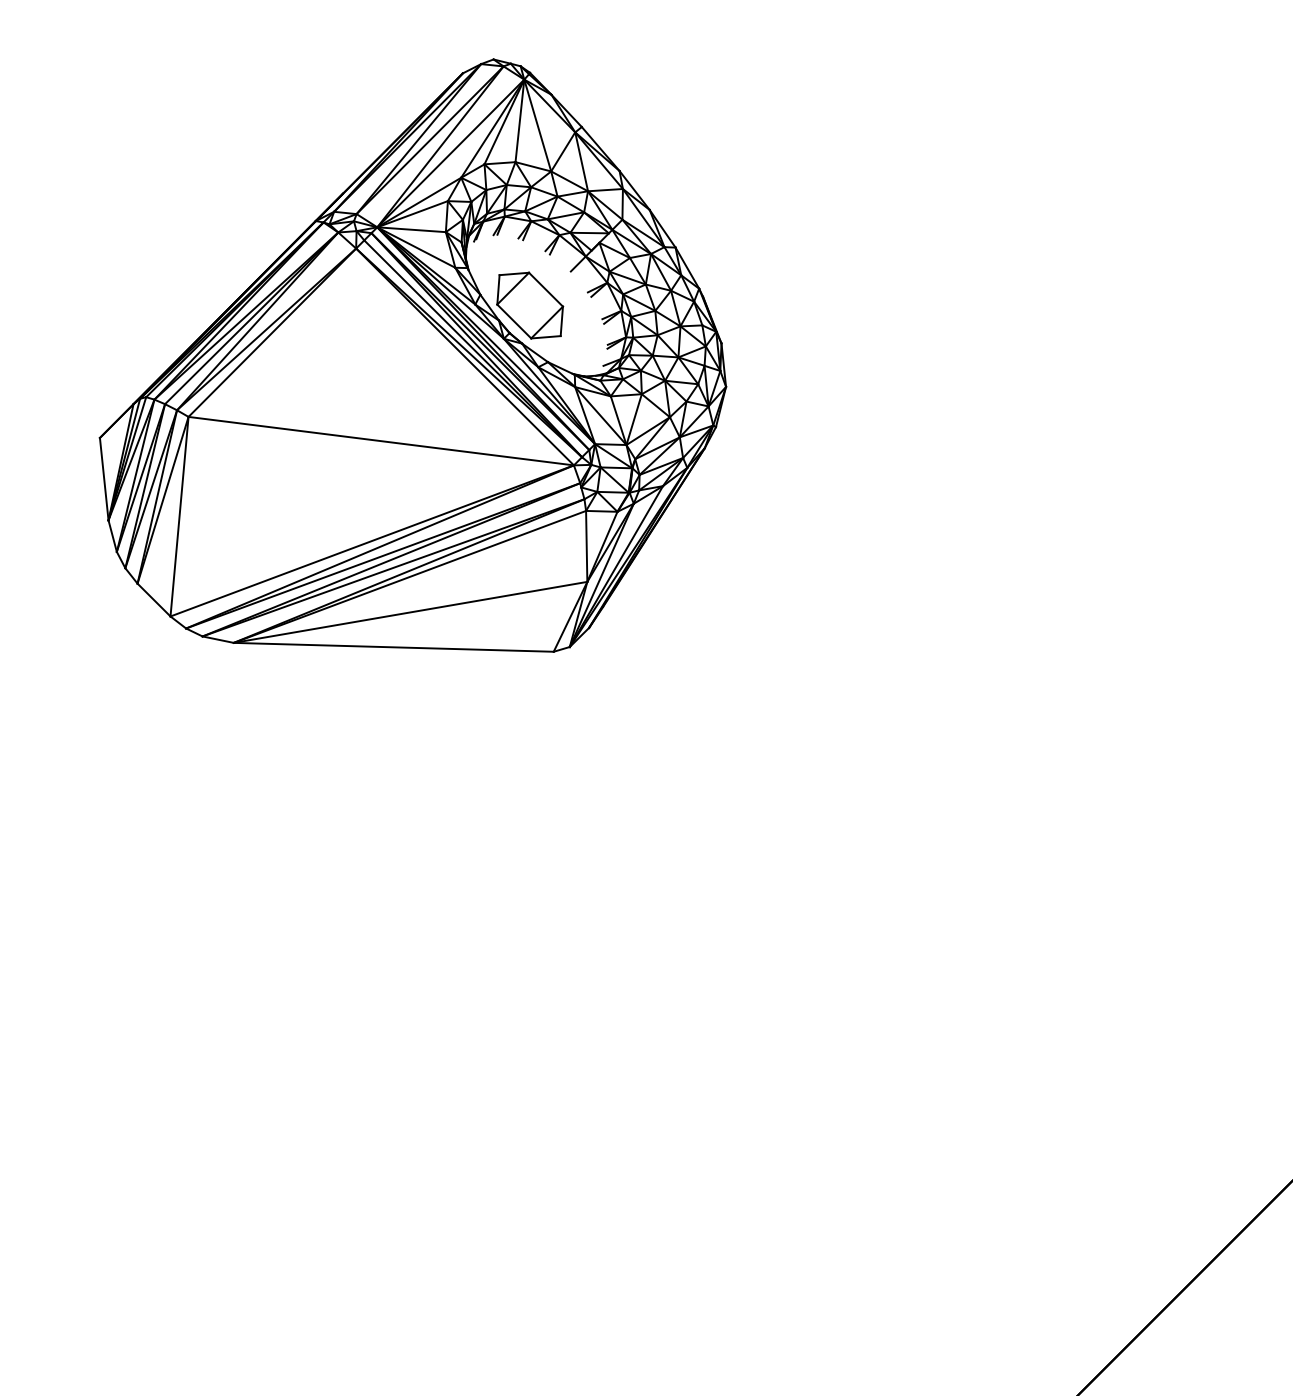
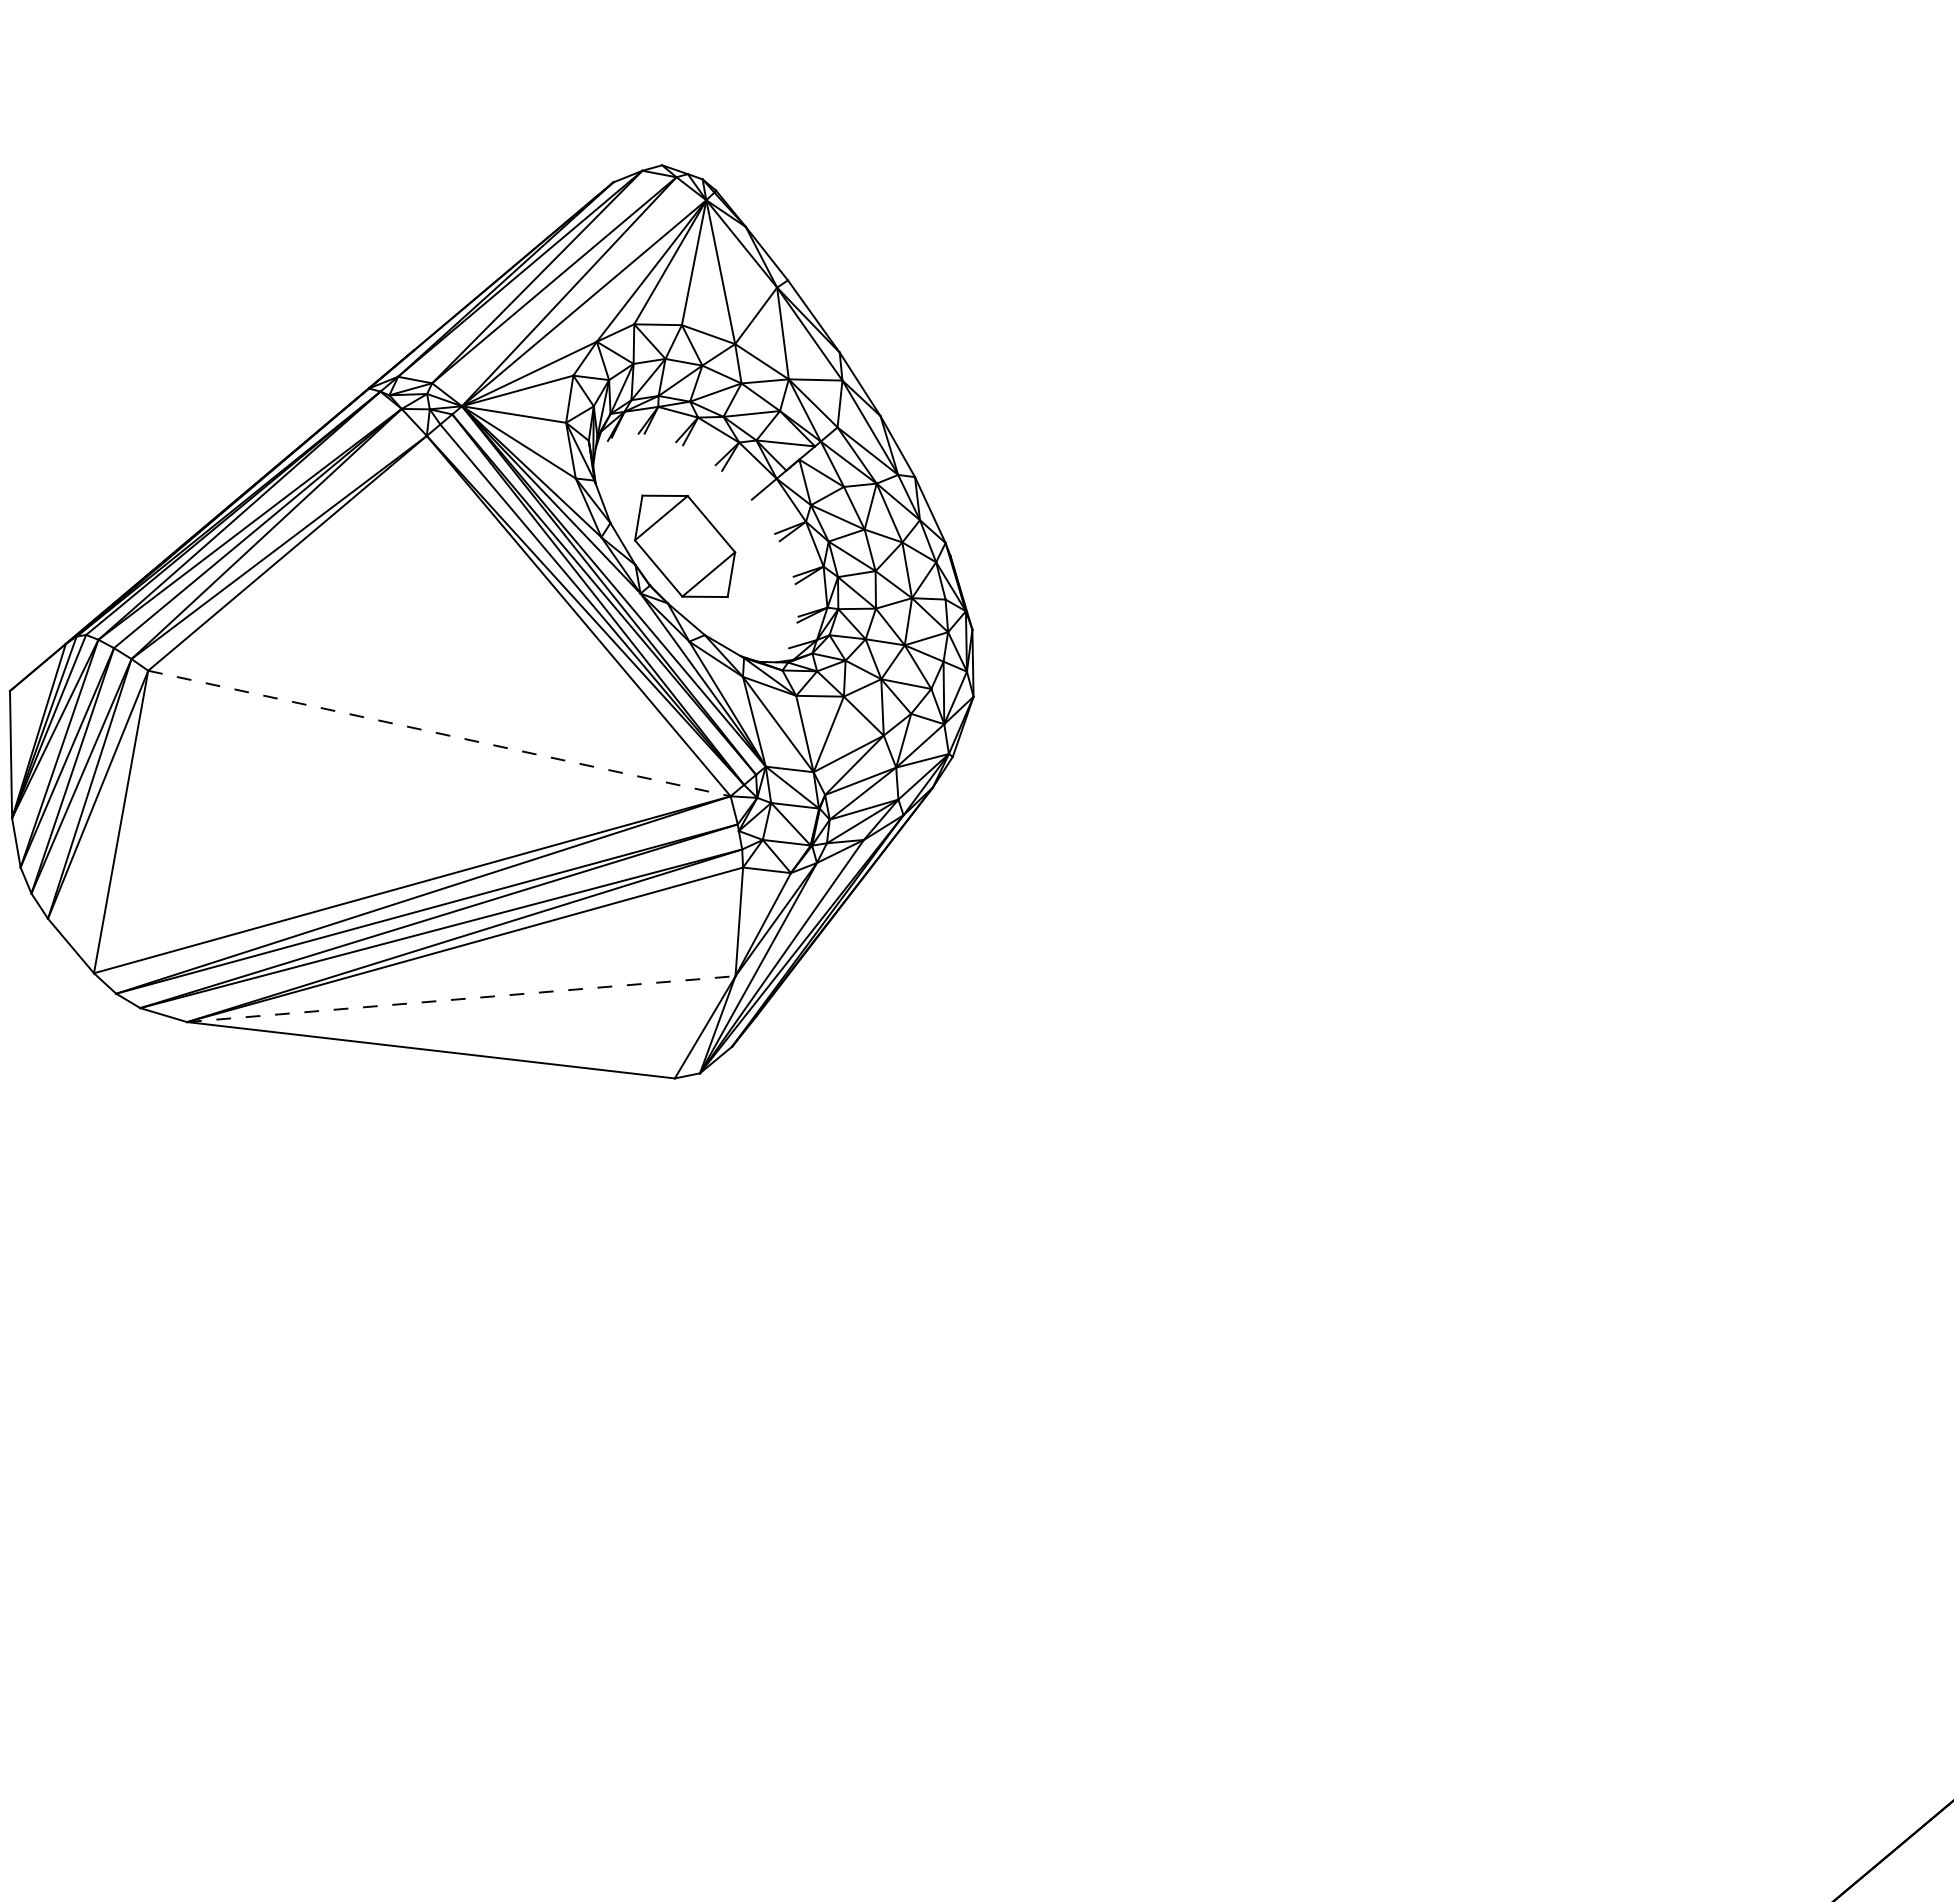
line: (381, 441) -> (439, 734), solid -> dashed
line: (411, 612) -> (462, 999), solid -> dashed

